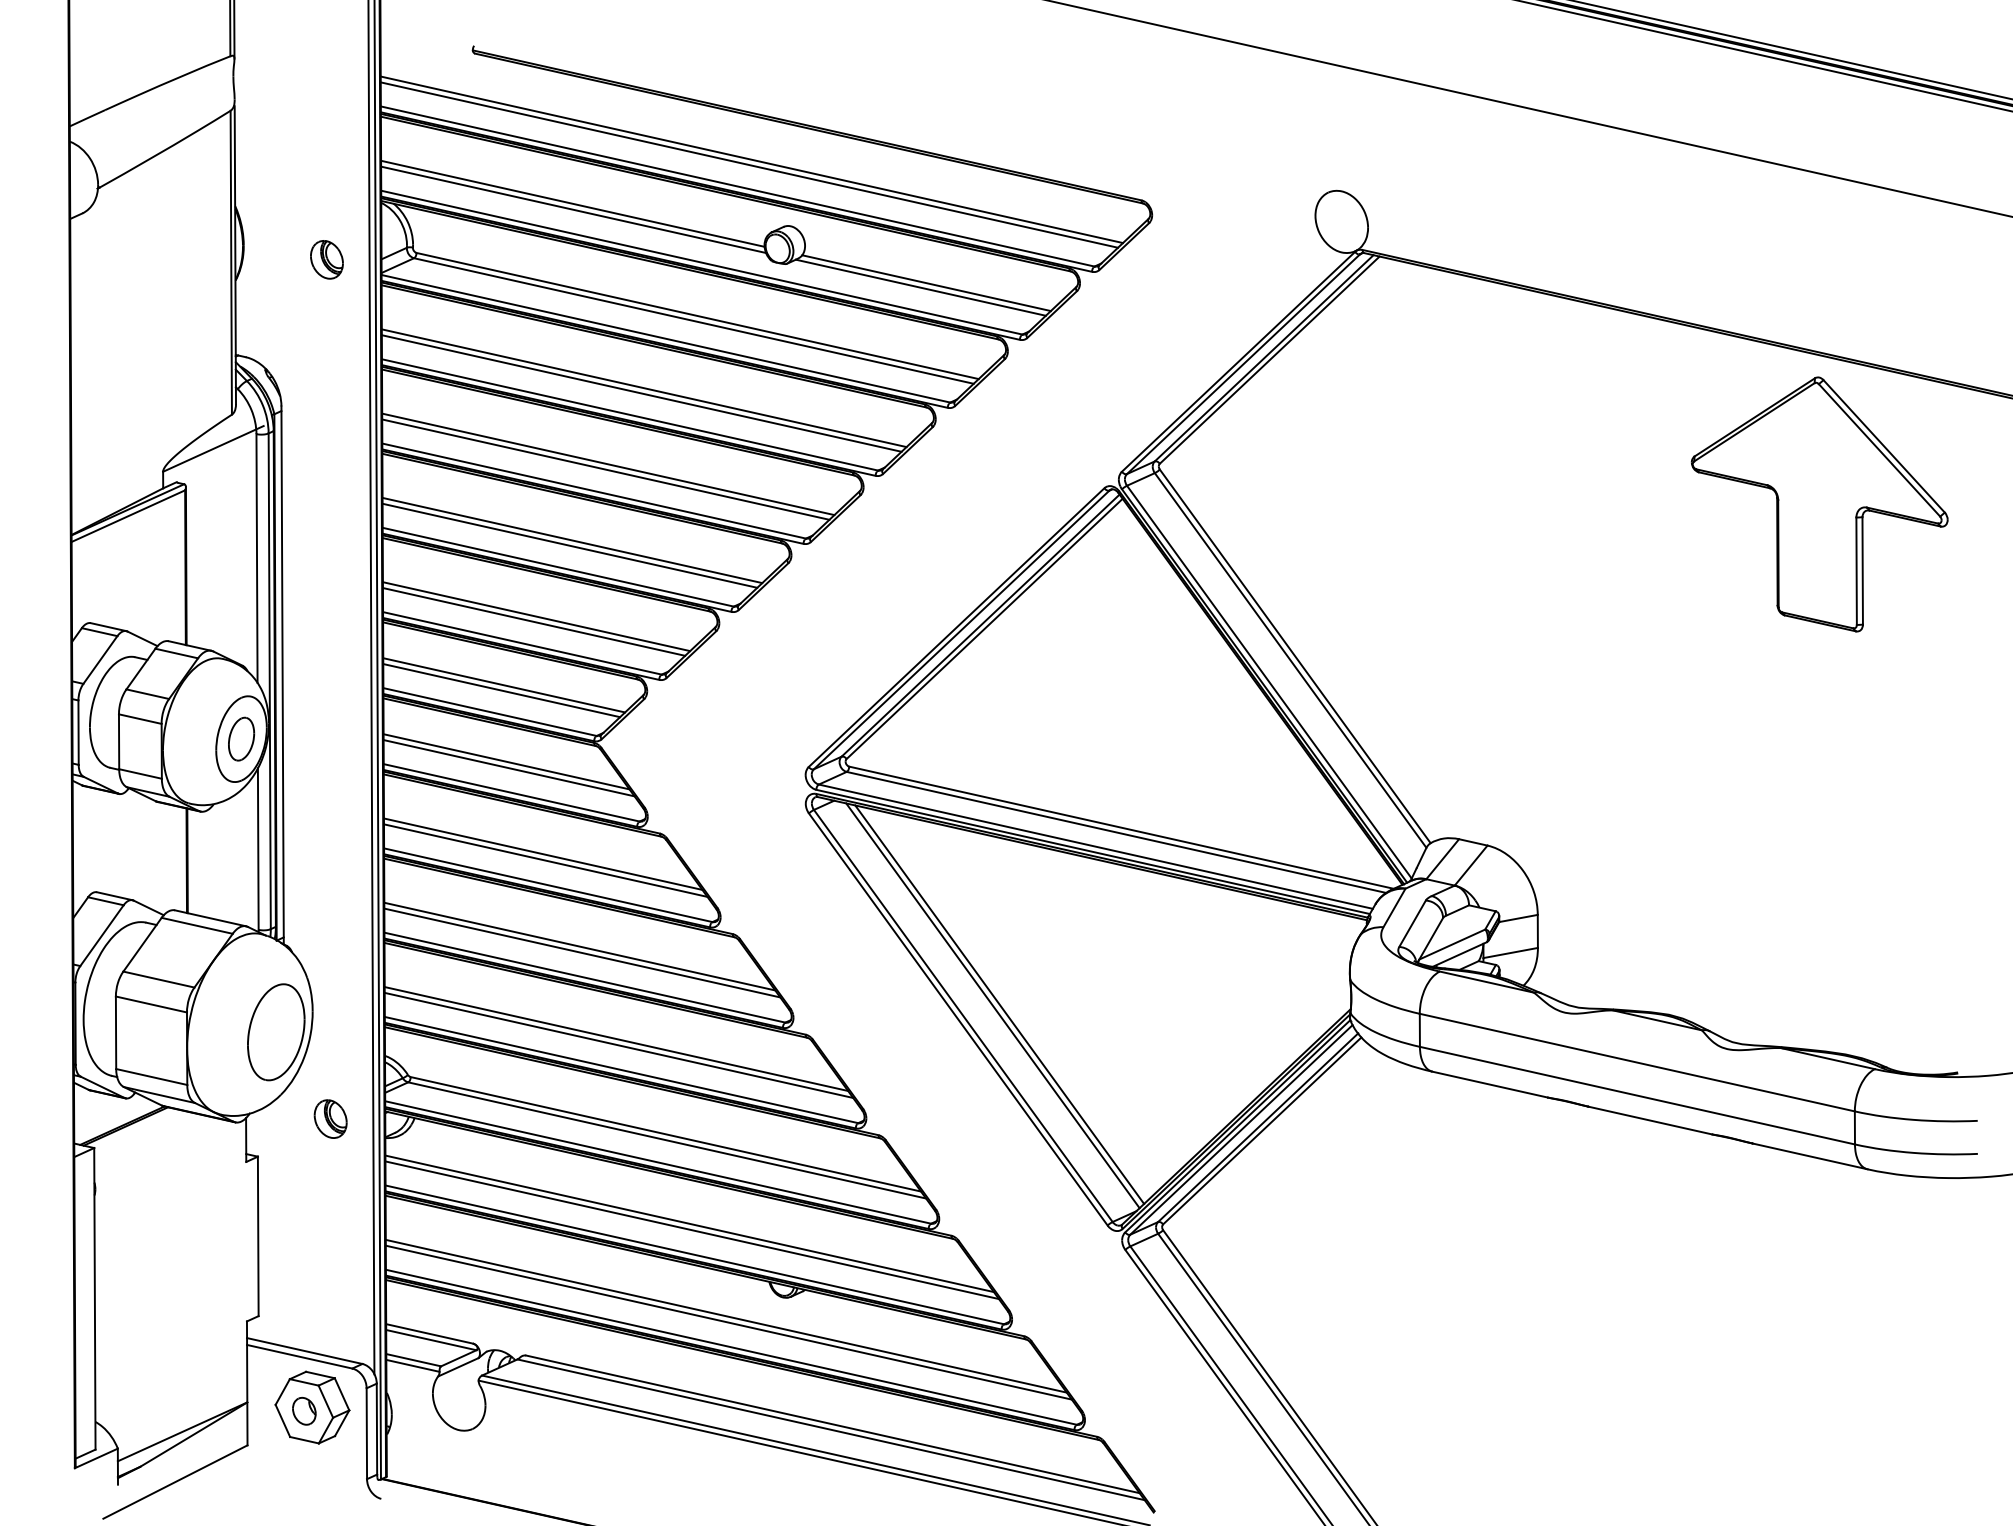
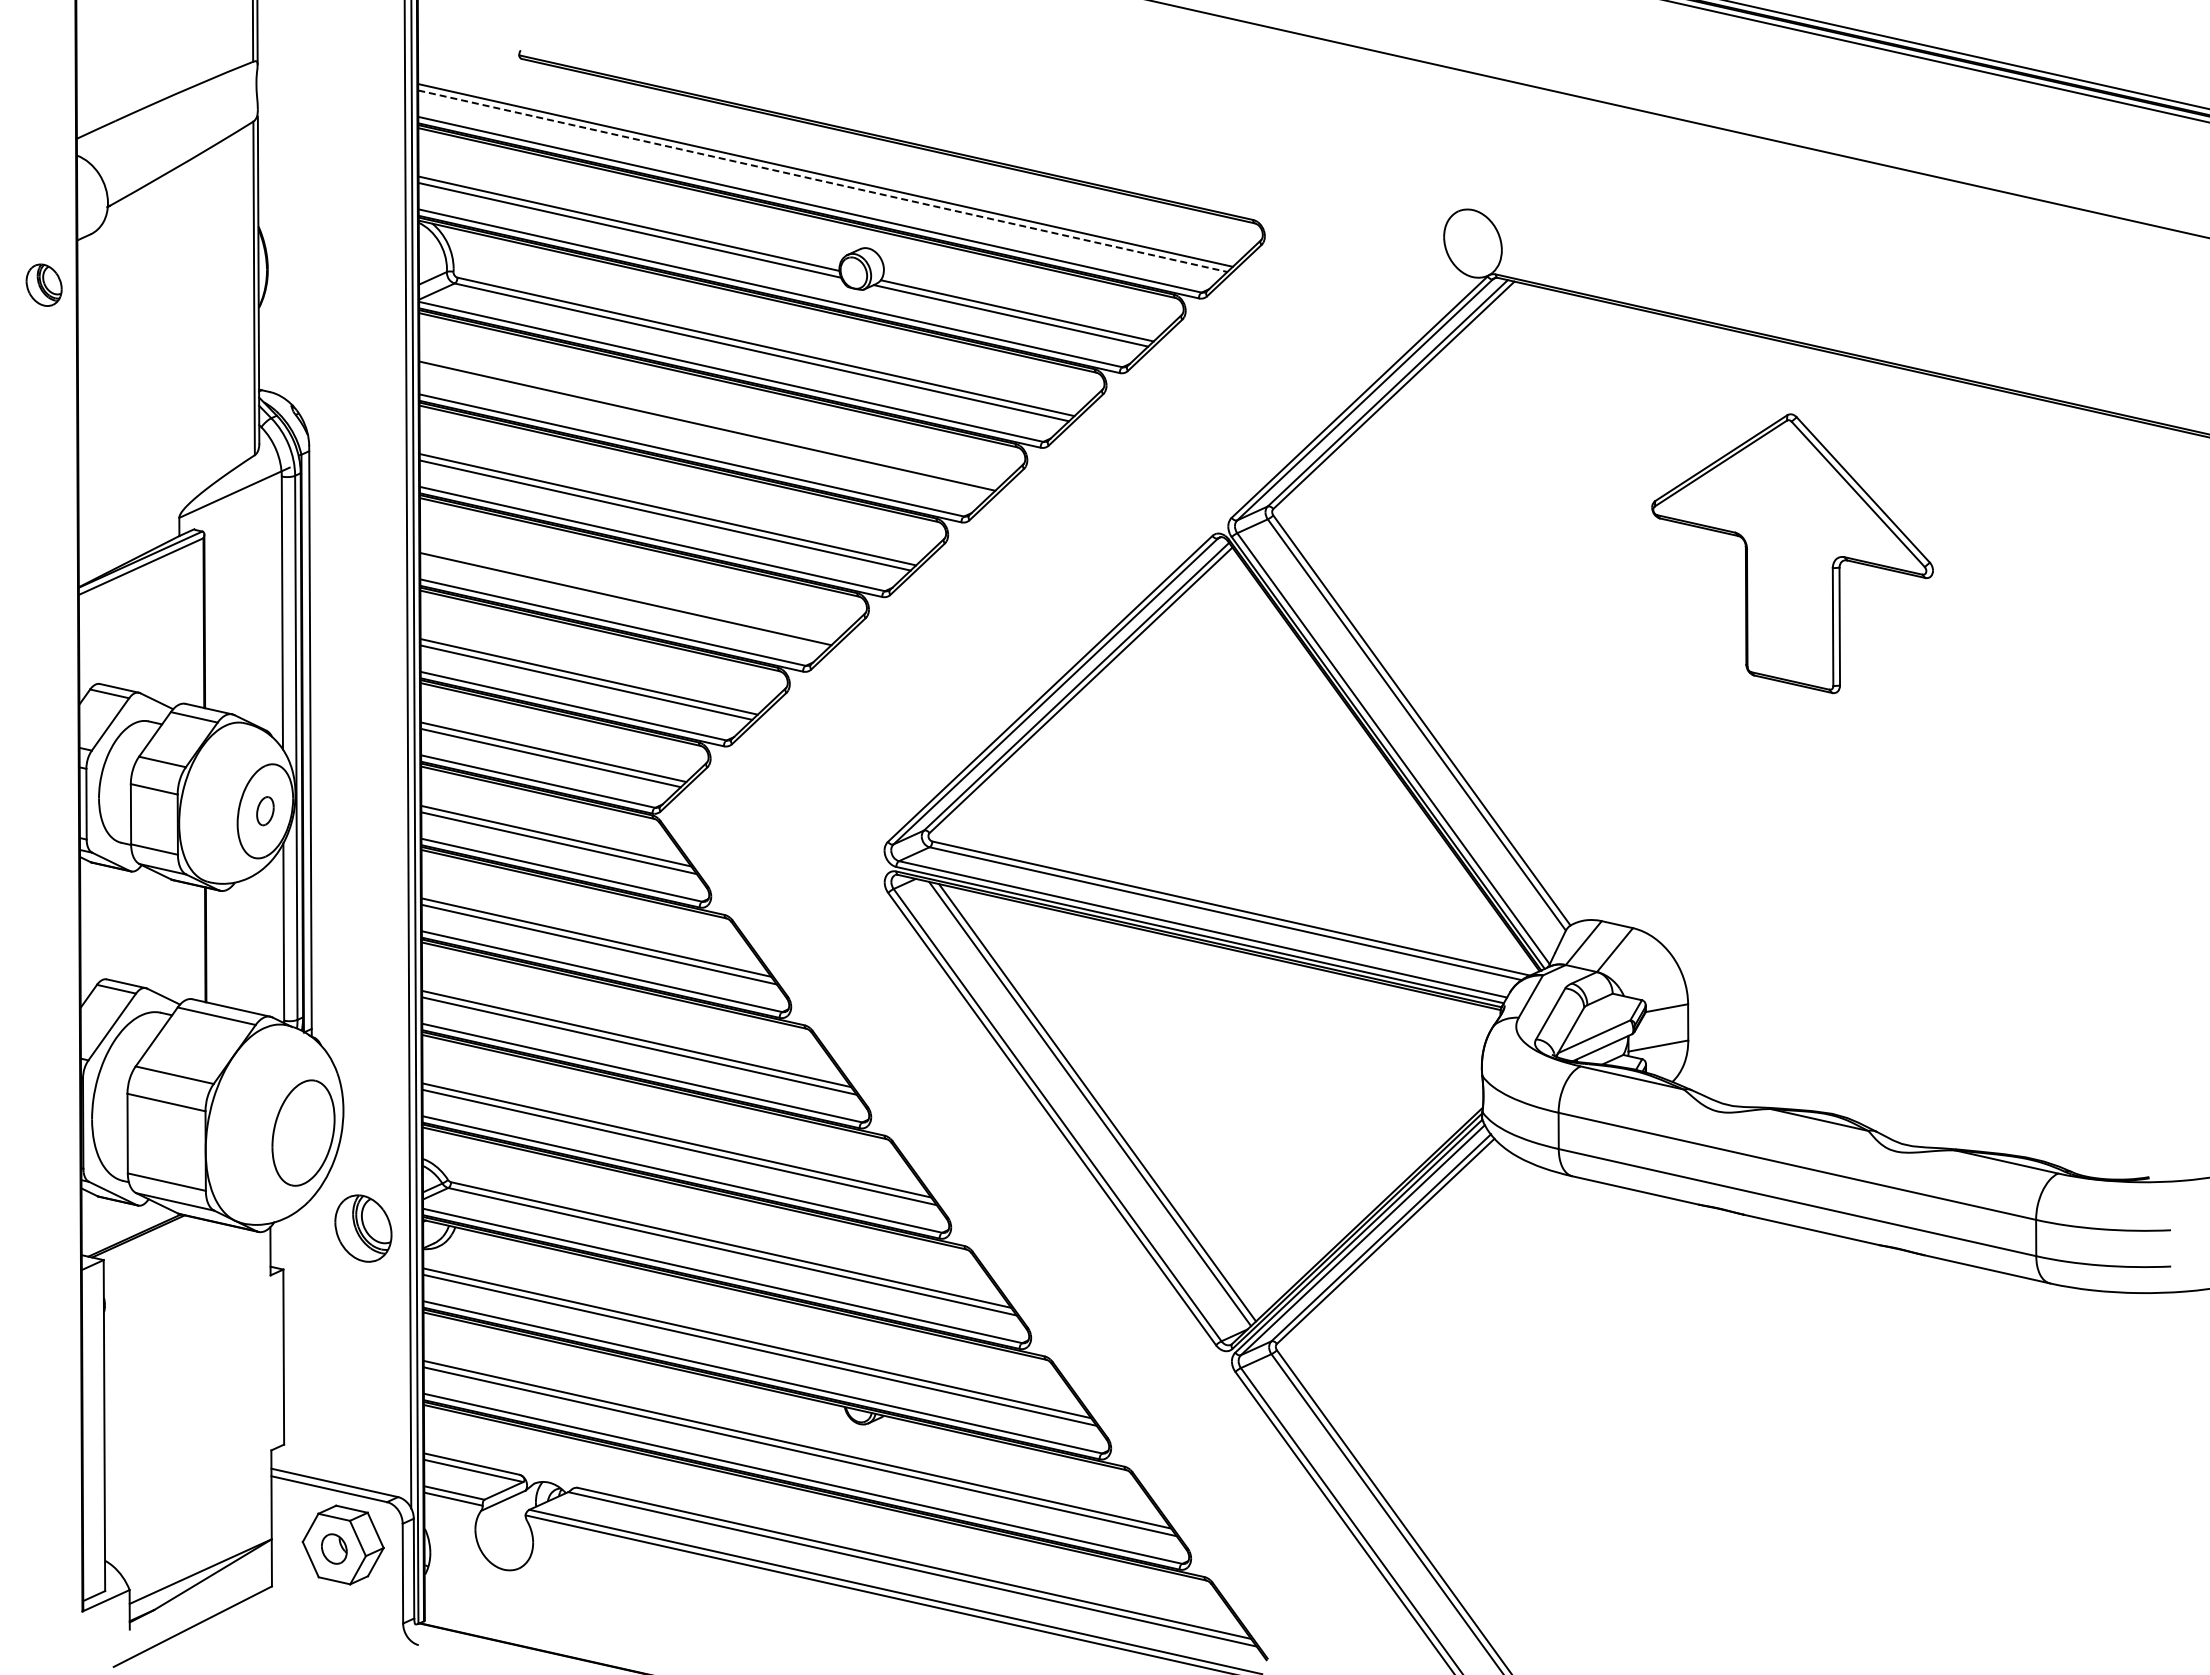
line: (749, 165) -> (822, 181), solid -> dashed
part: (326, 259) -> (43, 284), moved
line: (641, 393) -> (704, 431), removed
part: (1819, 504) -> (1792, 553), moved
line: (572, 540) -> (628, 593), removed
part: (241, 738) -> (265, 810), size x0.6
part: (330, 1118) -> (362, 1227), size x1.6

